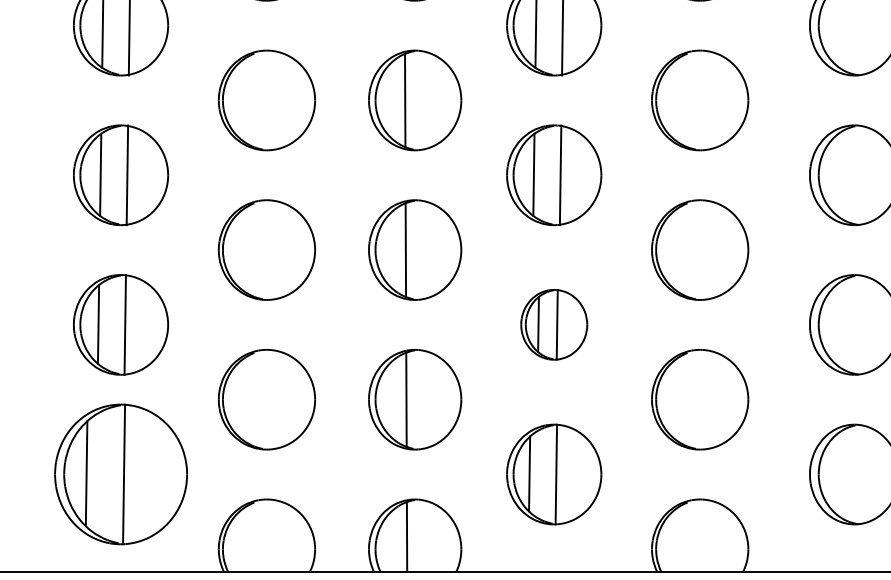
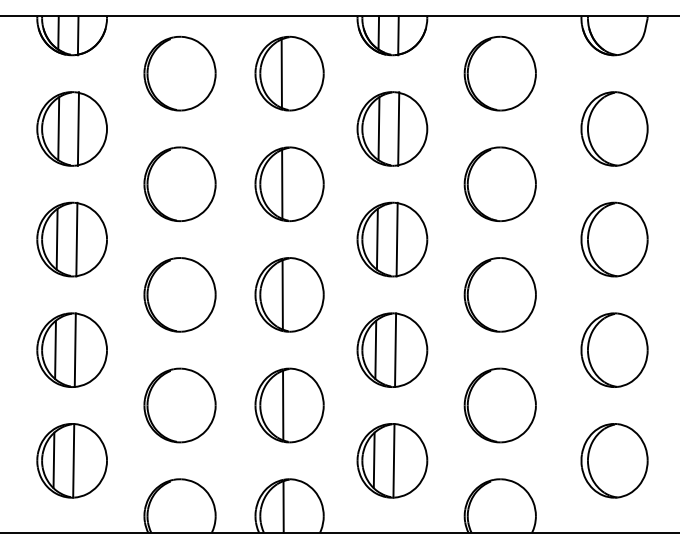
part: (554, 323) -> (392, 349), size x1.43
part: (120, 474) -> (71, 460), size x0.71

